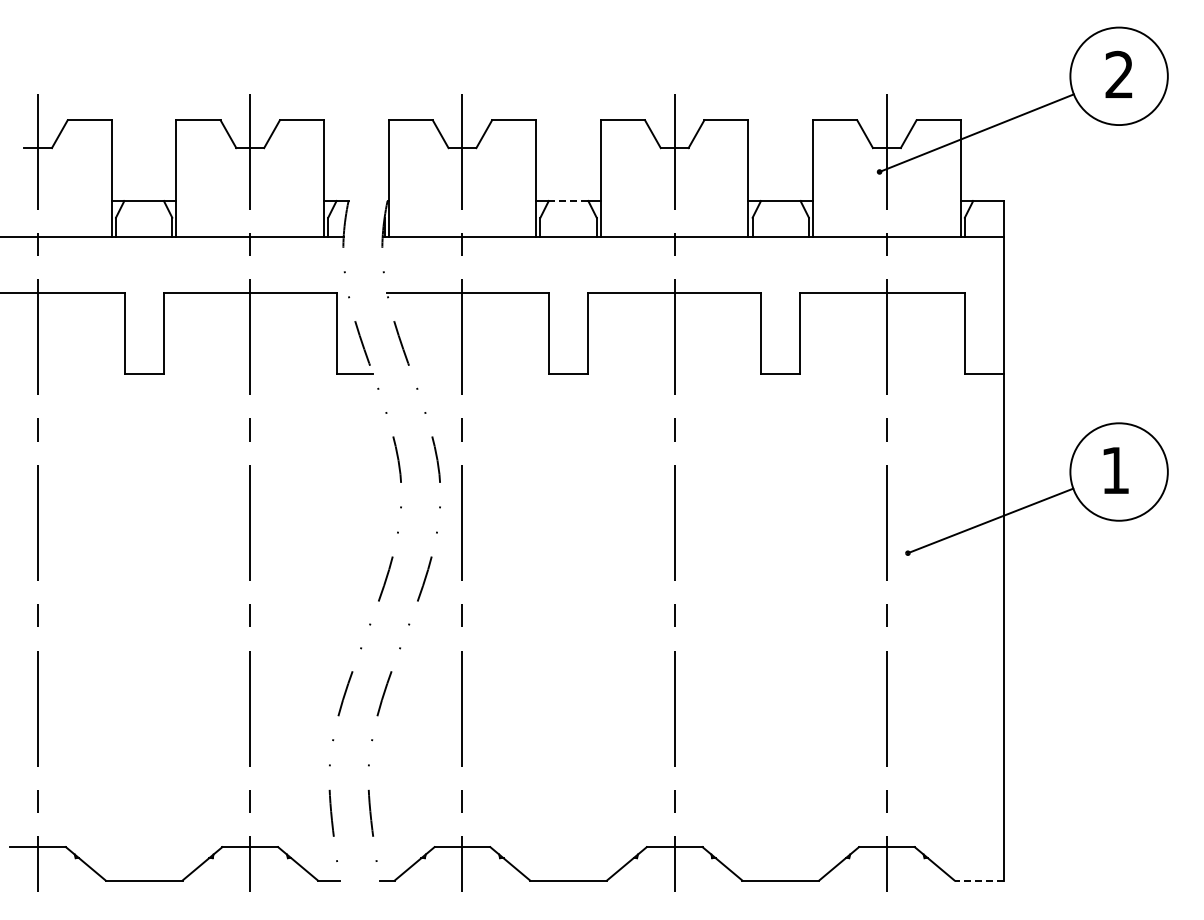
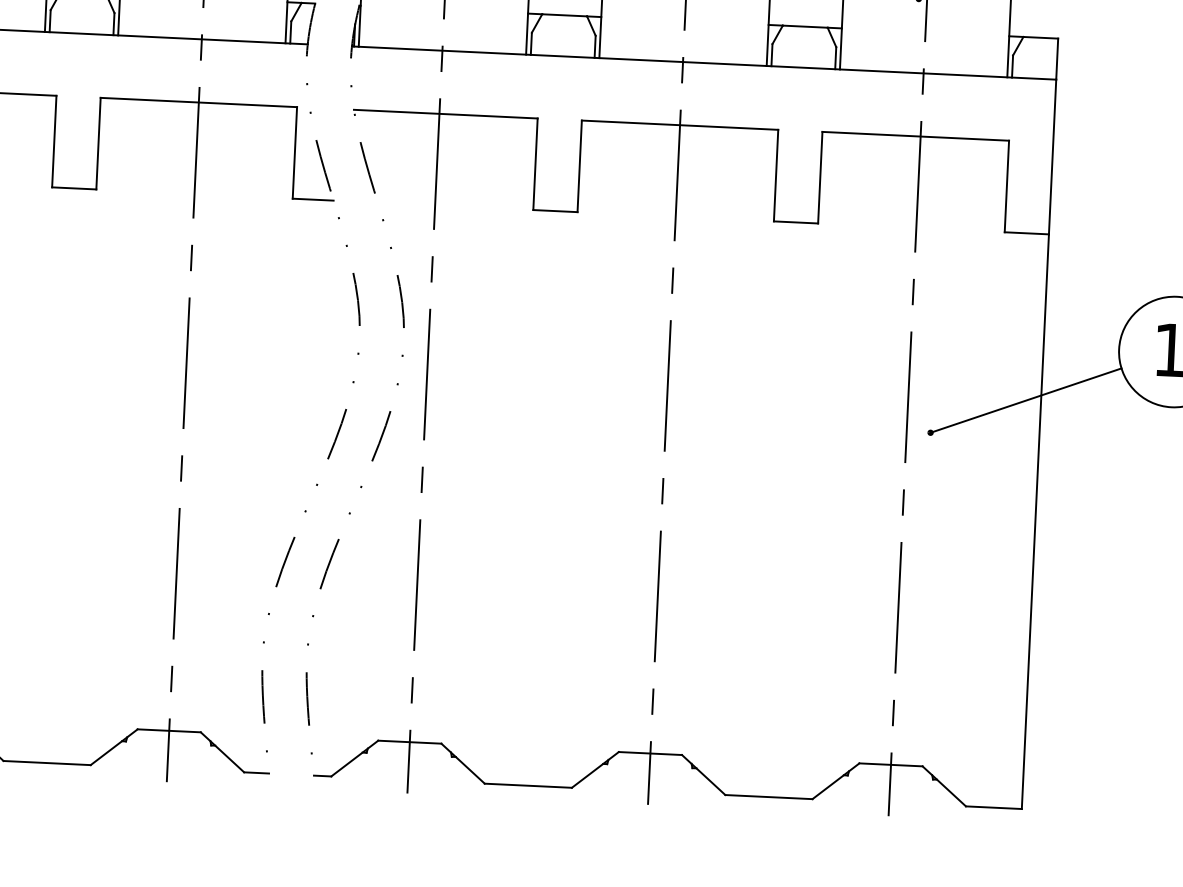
line: (568, 201) -> (564, 15), dashed -> solid
line: (979, 880) -> (994, 807), dashed -> solid

